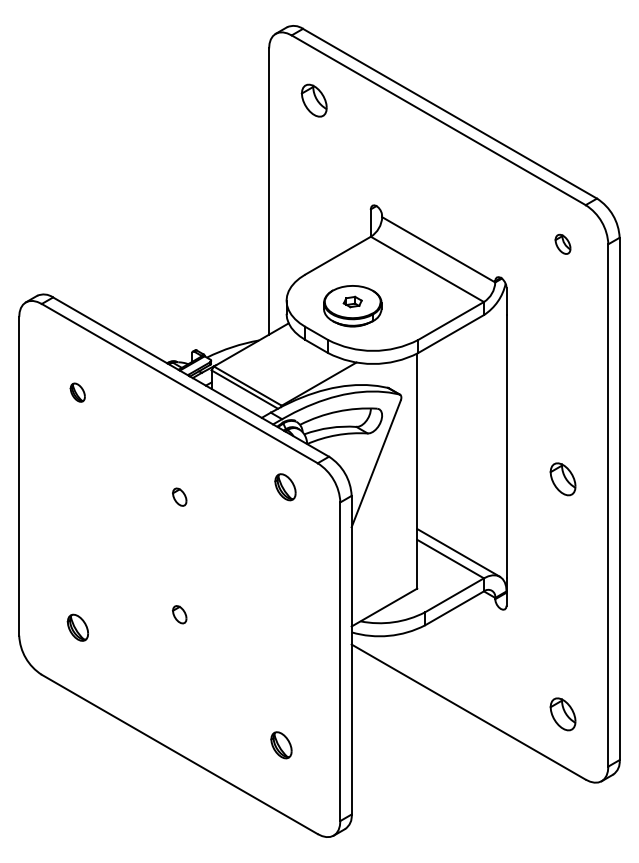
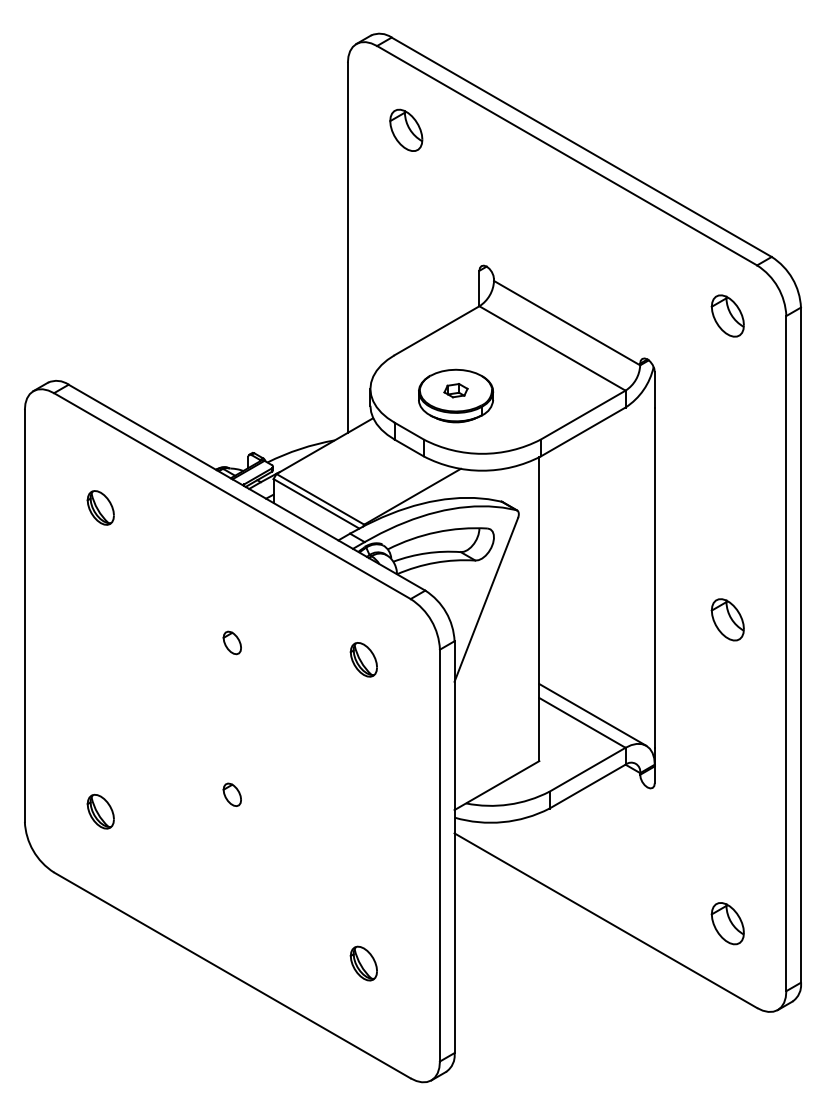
part: (562, 244) -> (727, 316), size x1.67
part: (77, 392) -> (100, 507), size x1.43
part: (285, 487) -> (363, 660), moved

